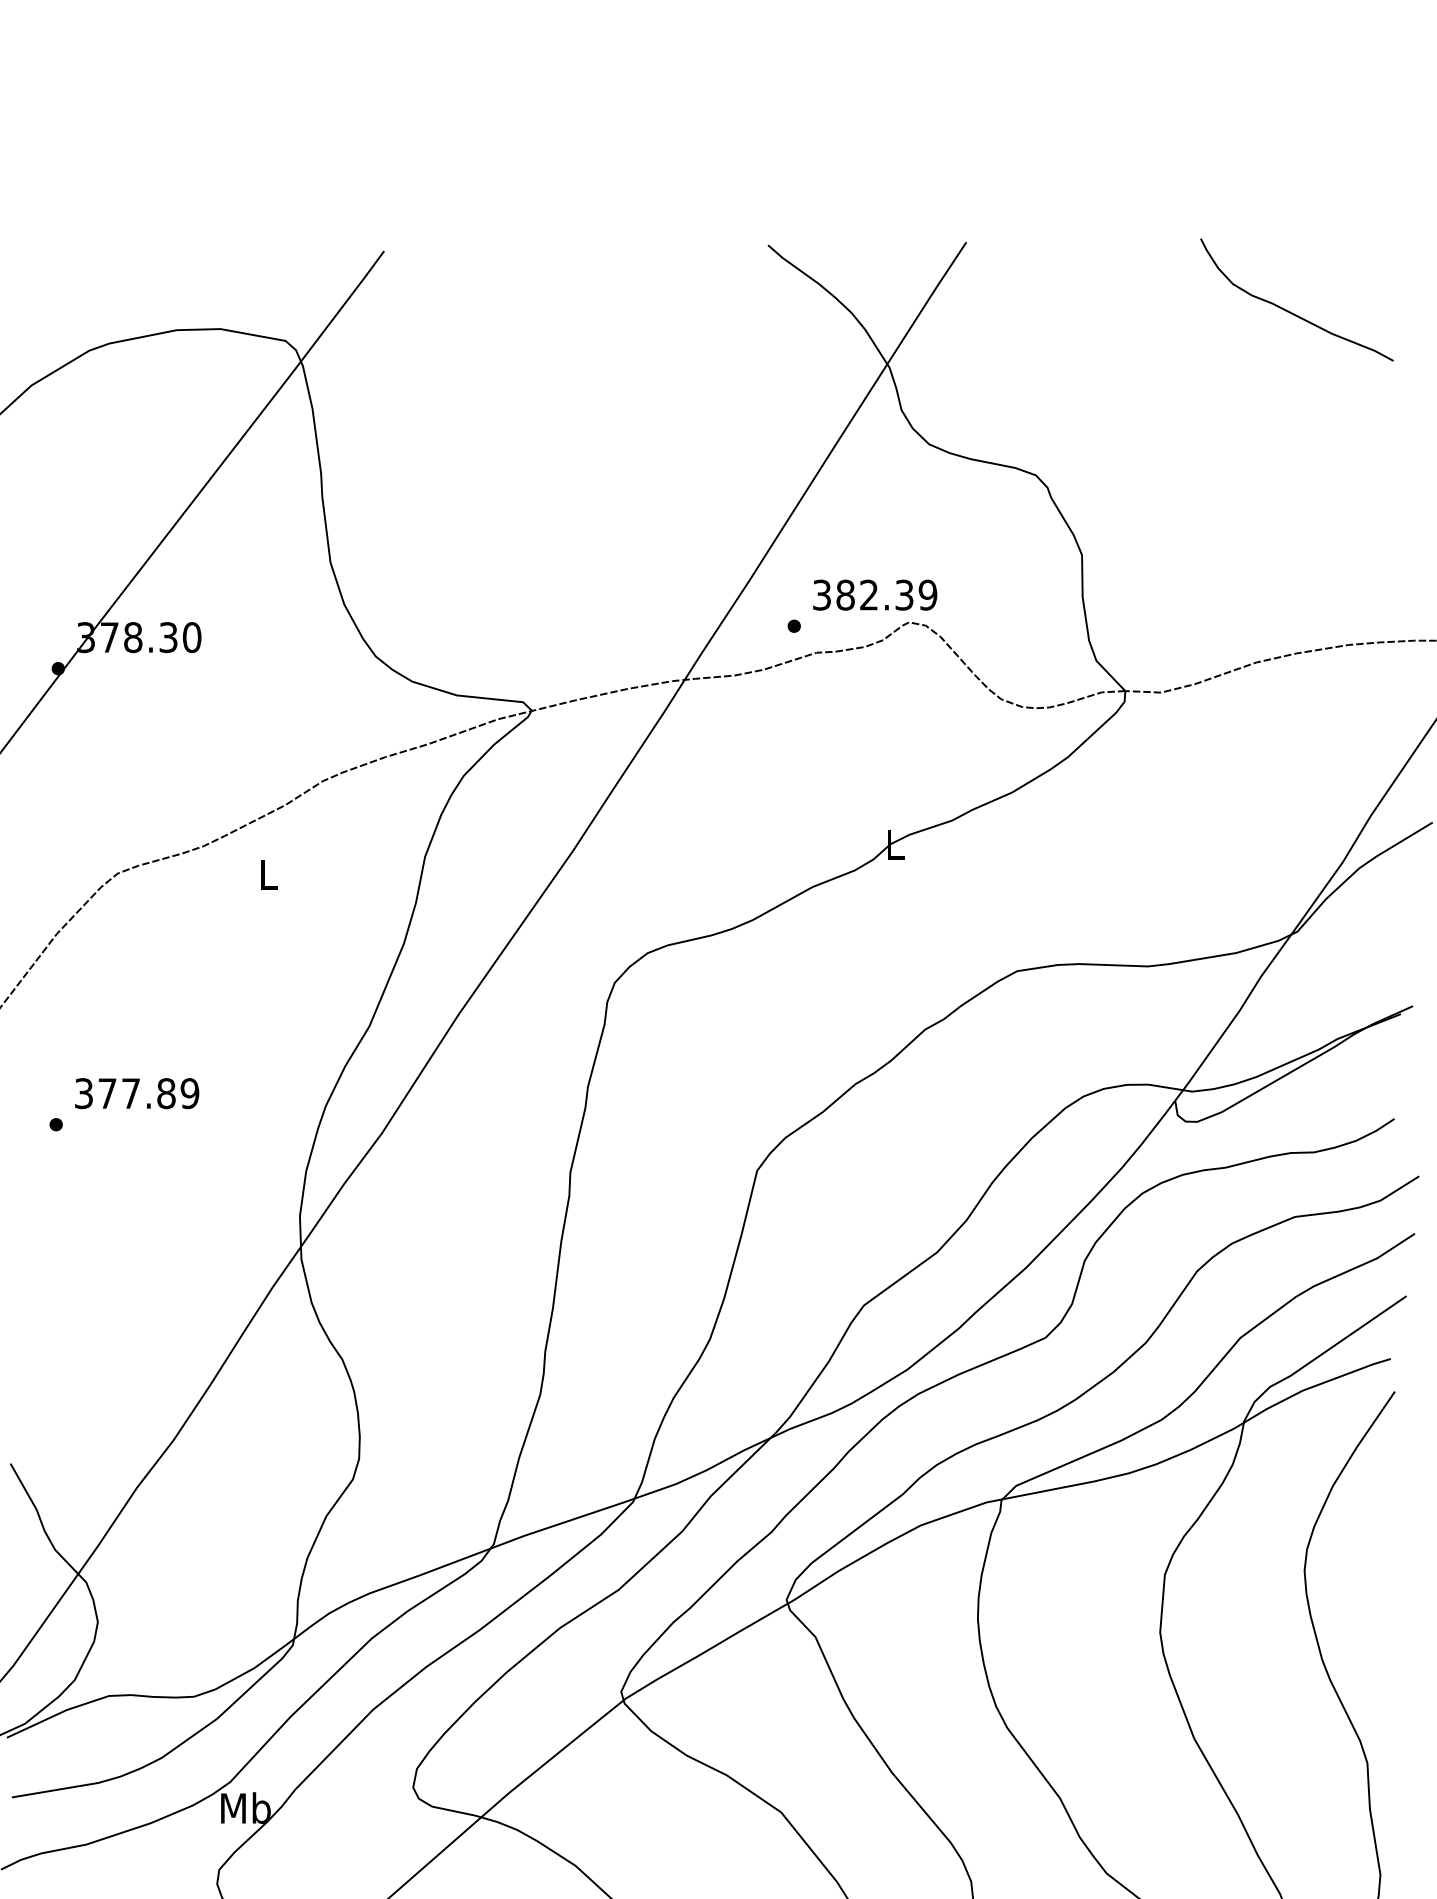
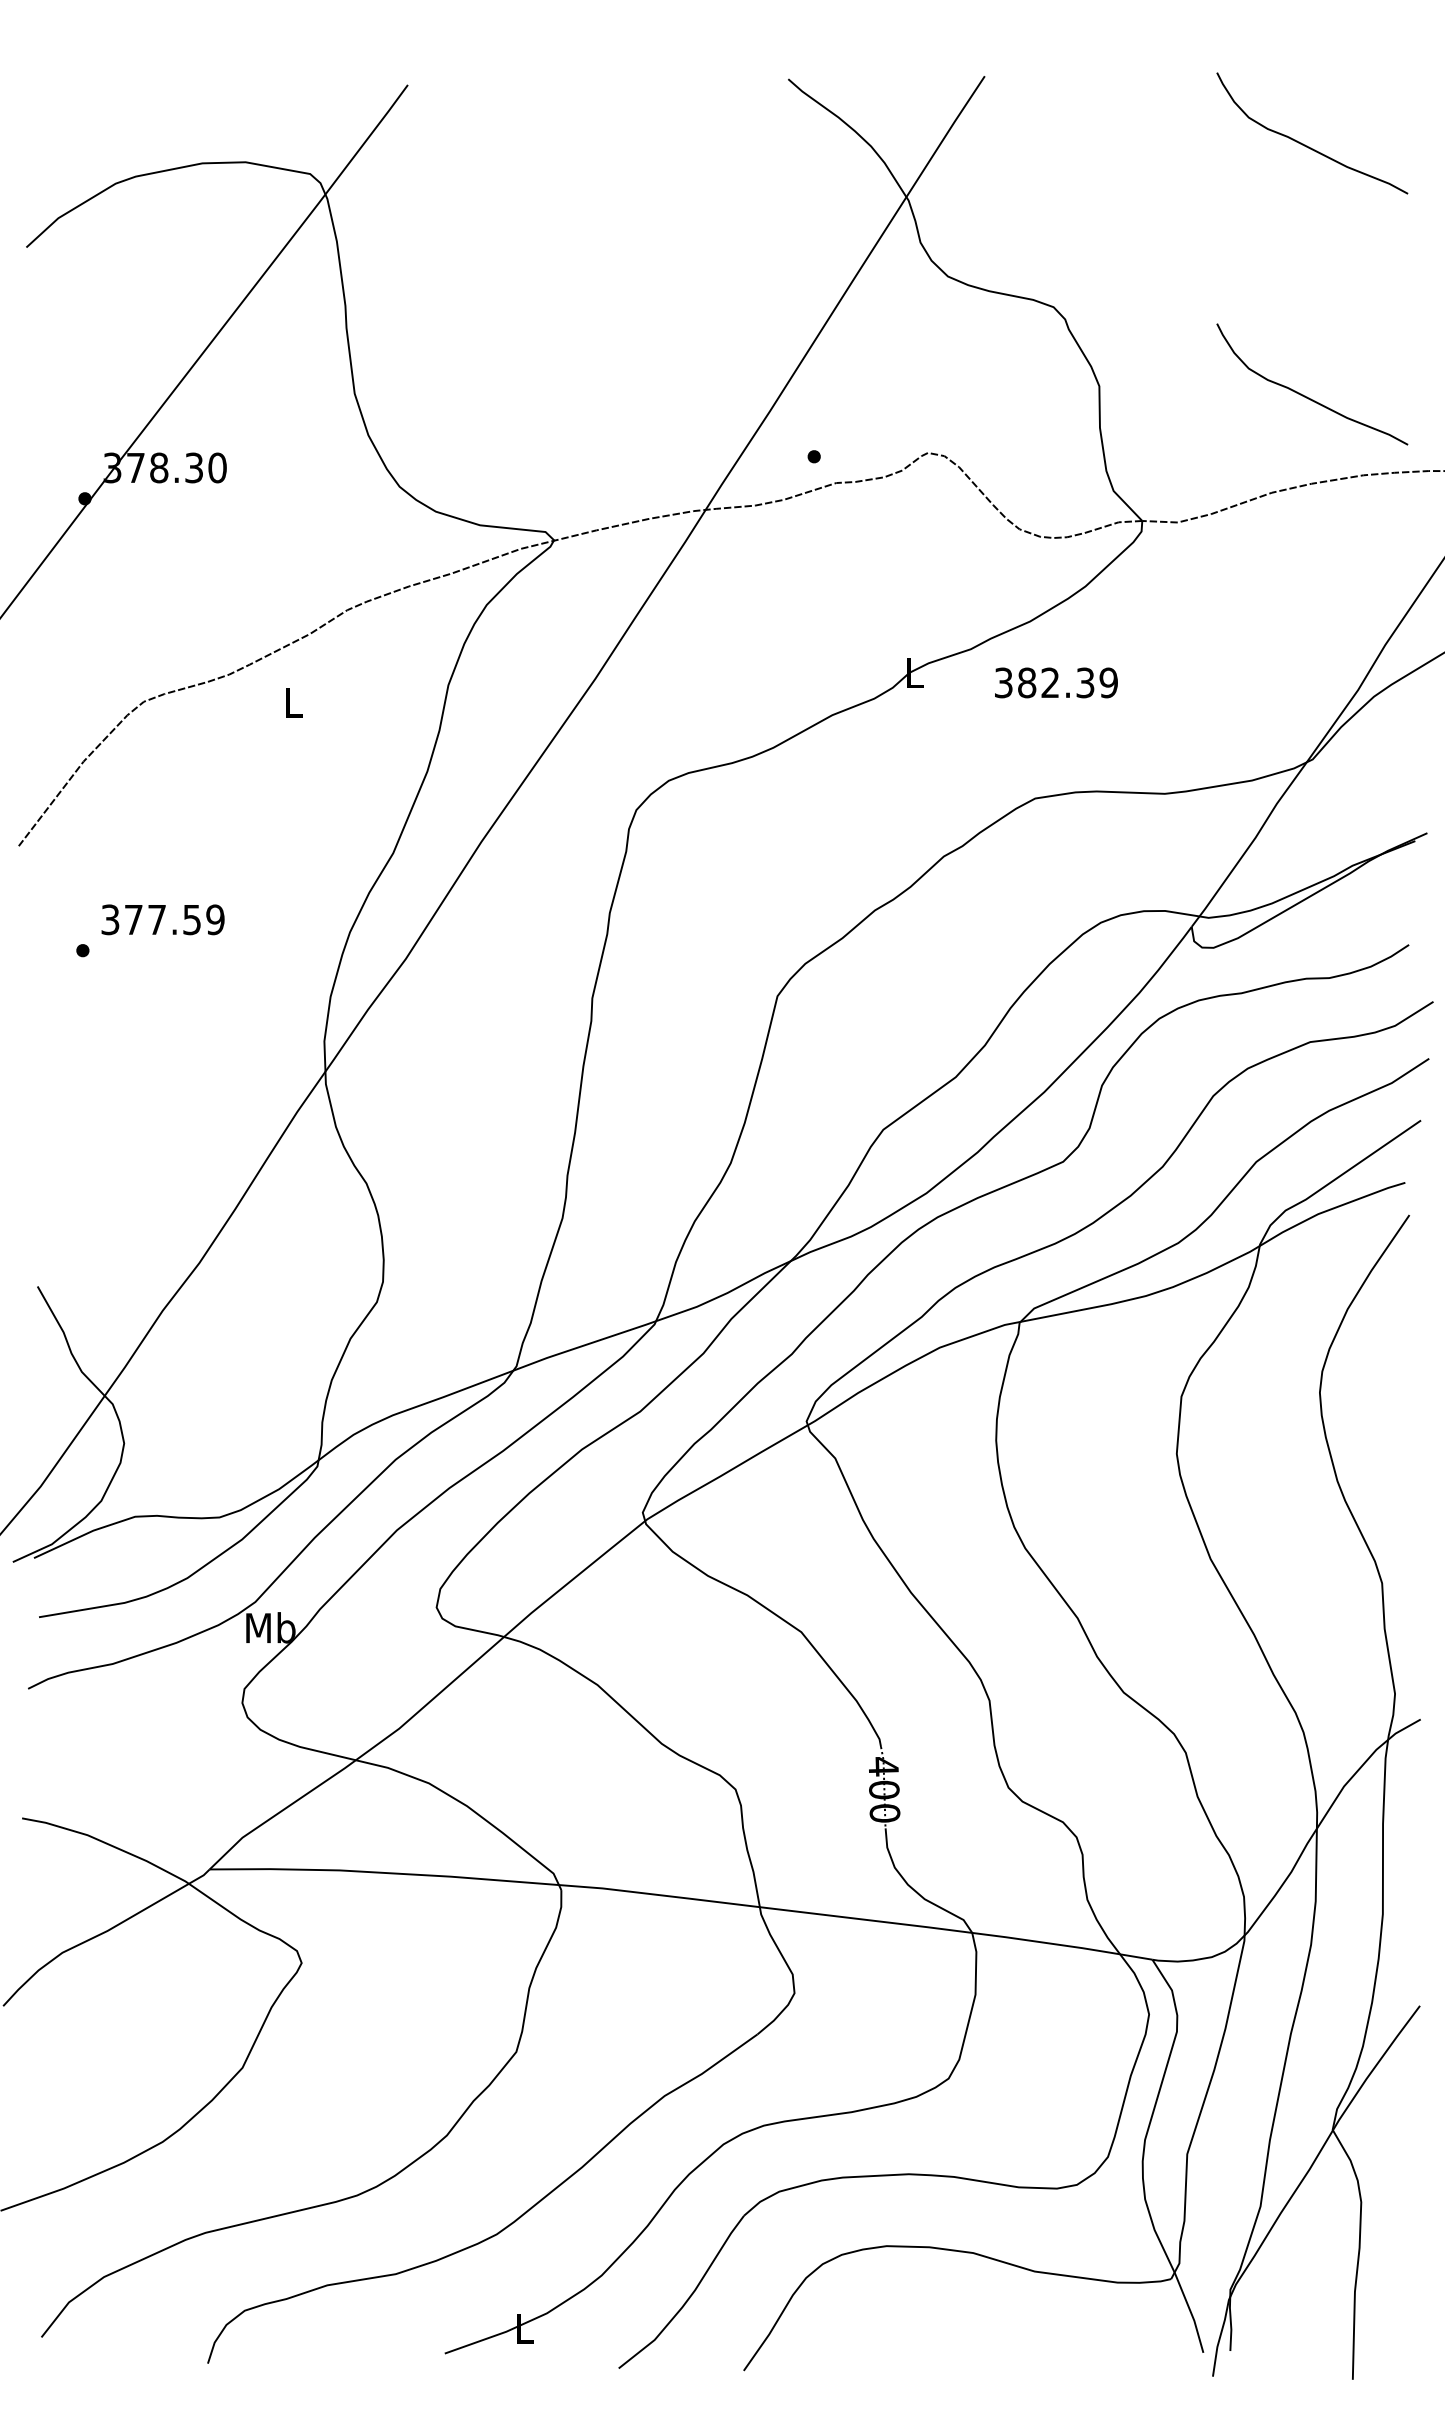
curve: (1292, 565) -> (1307, 396), added
text: (875, 594) -> (1056, 682), moved
text: (166, 1093) -> (192, 919), 377.89 -> 377.59

